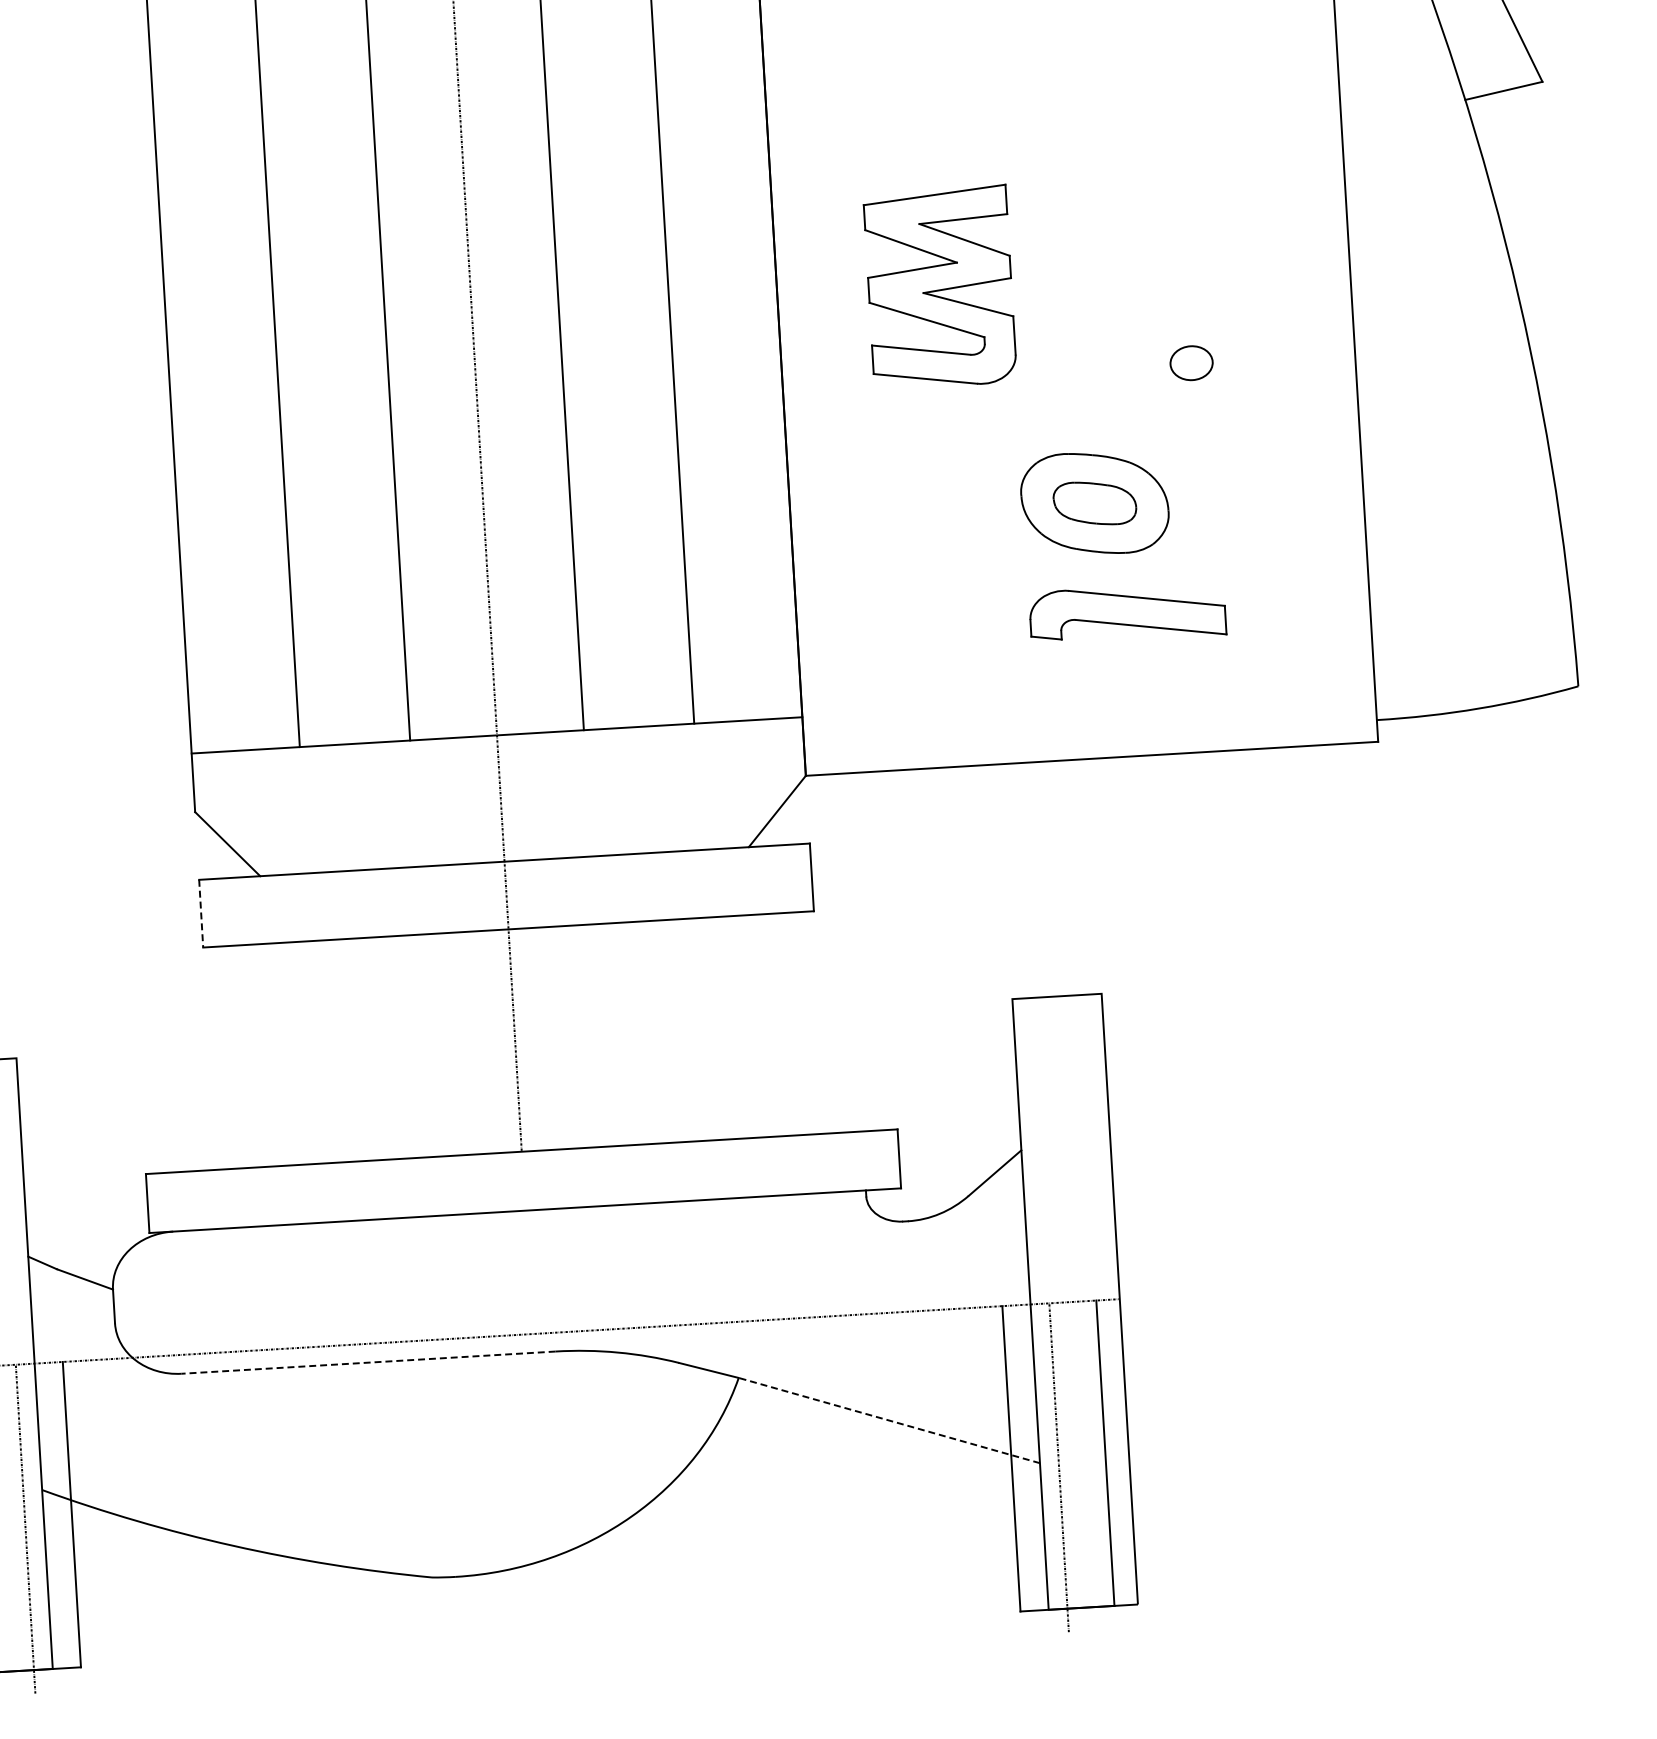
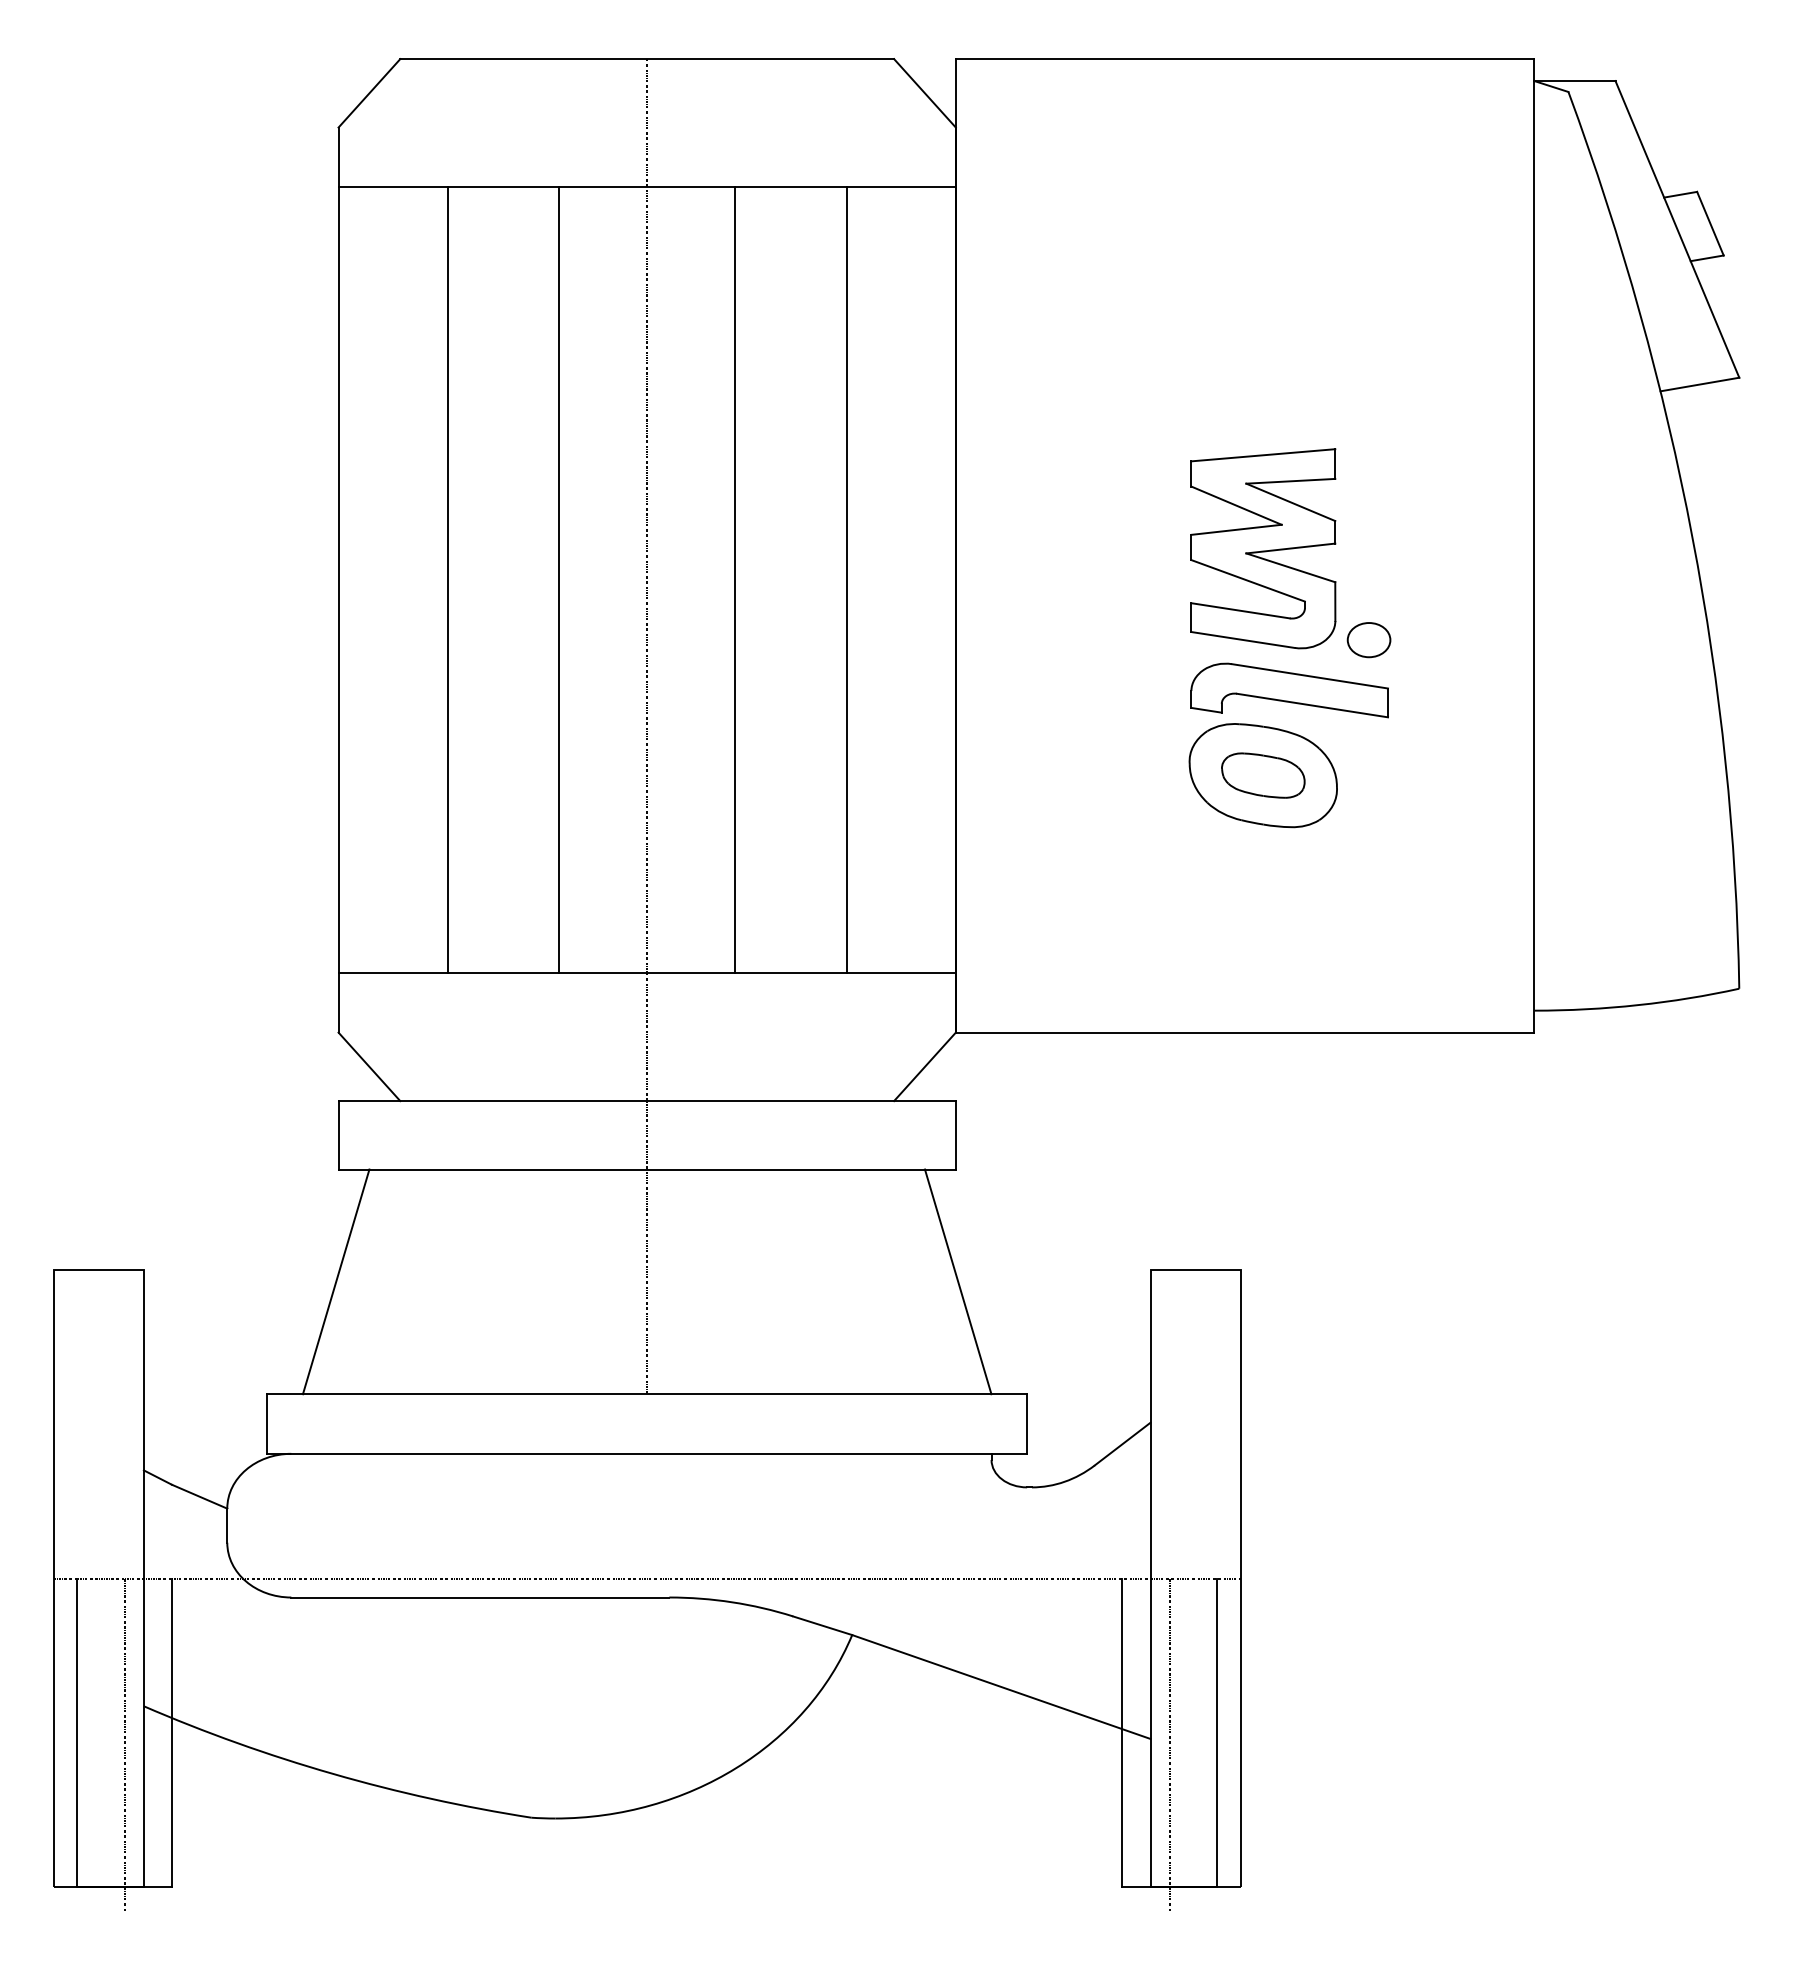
part: (940, 287) -> (1263, 548), moved
part: (1127, 613) -> (1289, 690), moved
line: (201, 913) -> (338, 1135), dashed -> solid
line: (822, 1021) -> (957, 1281), added
line: (206, 1058) -> (335, 1281), added
line: (367, 1362) -> (479, 1597), dashed -> solid
line: (889, 1421) -> (1001, 1687), dashed -> solid

